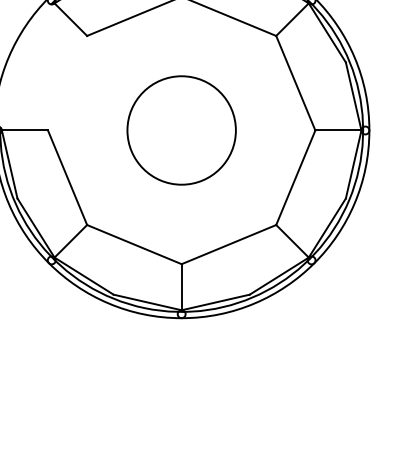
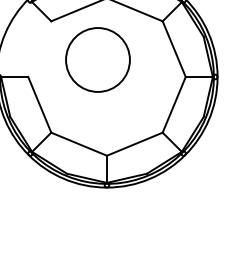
circle: (180, 129) -> (97, 59), moved

